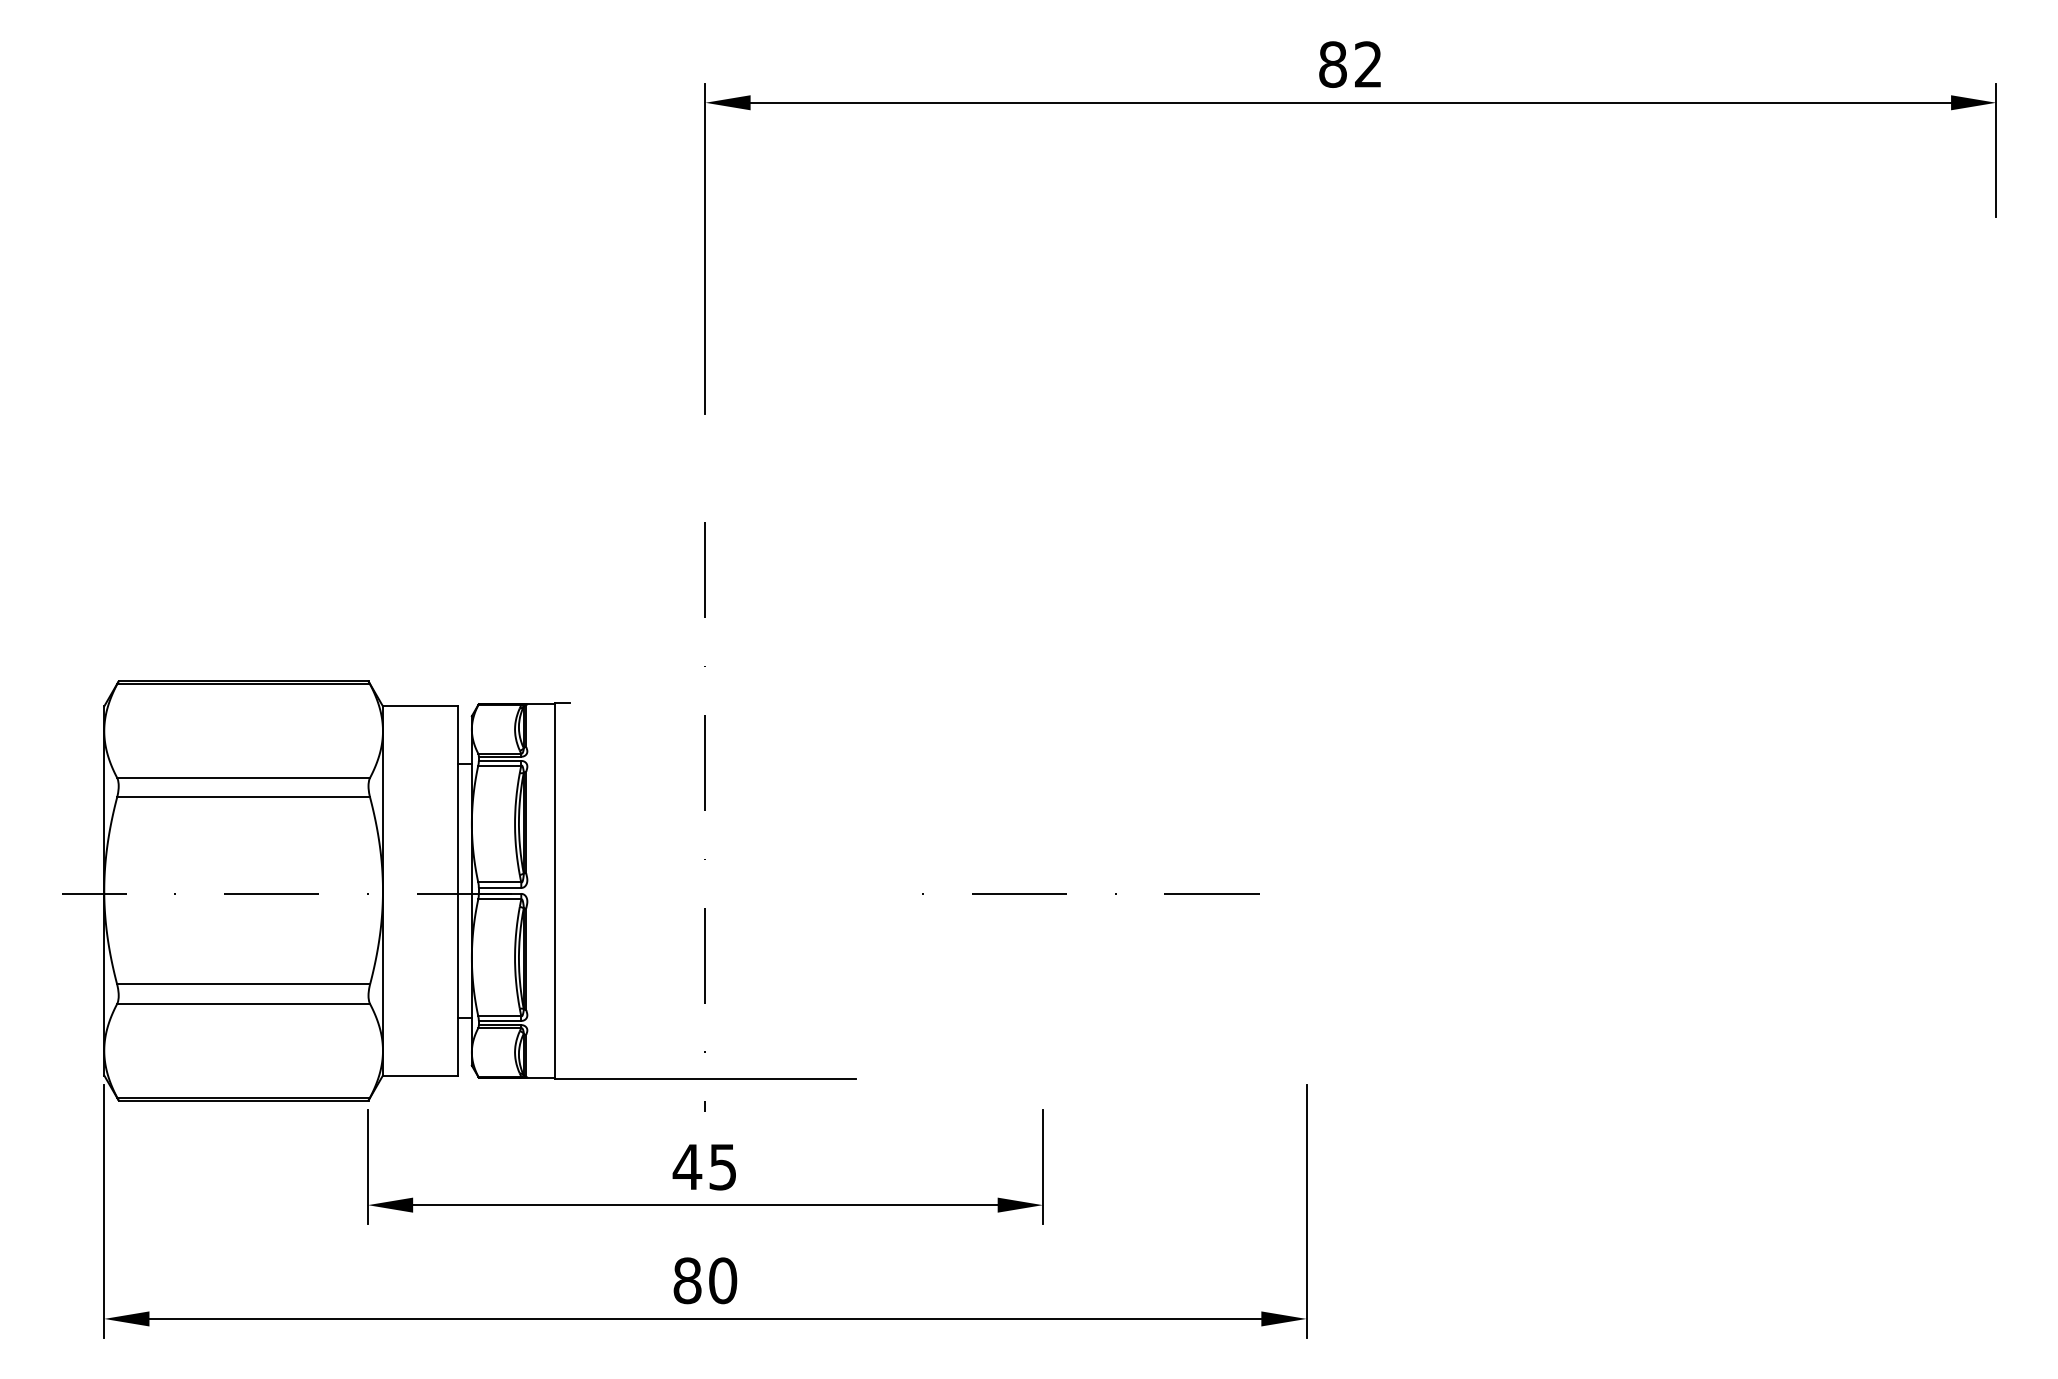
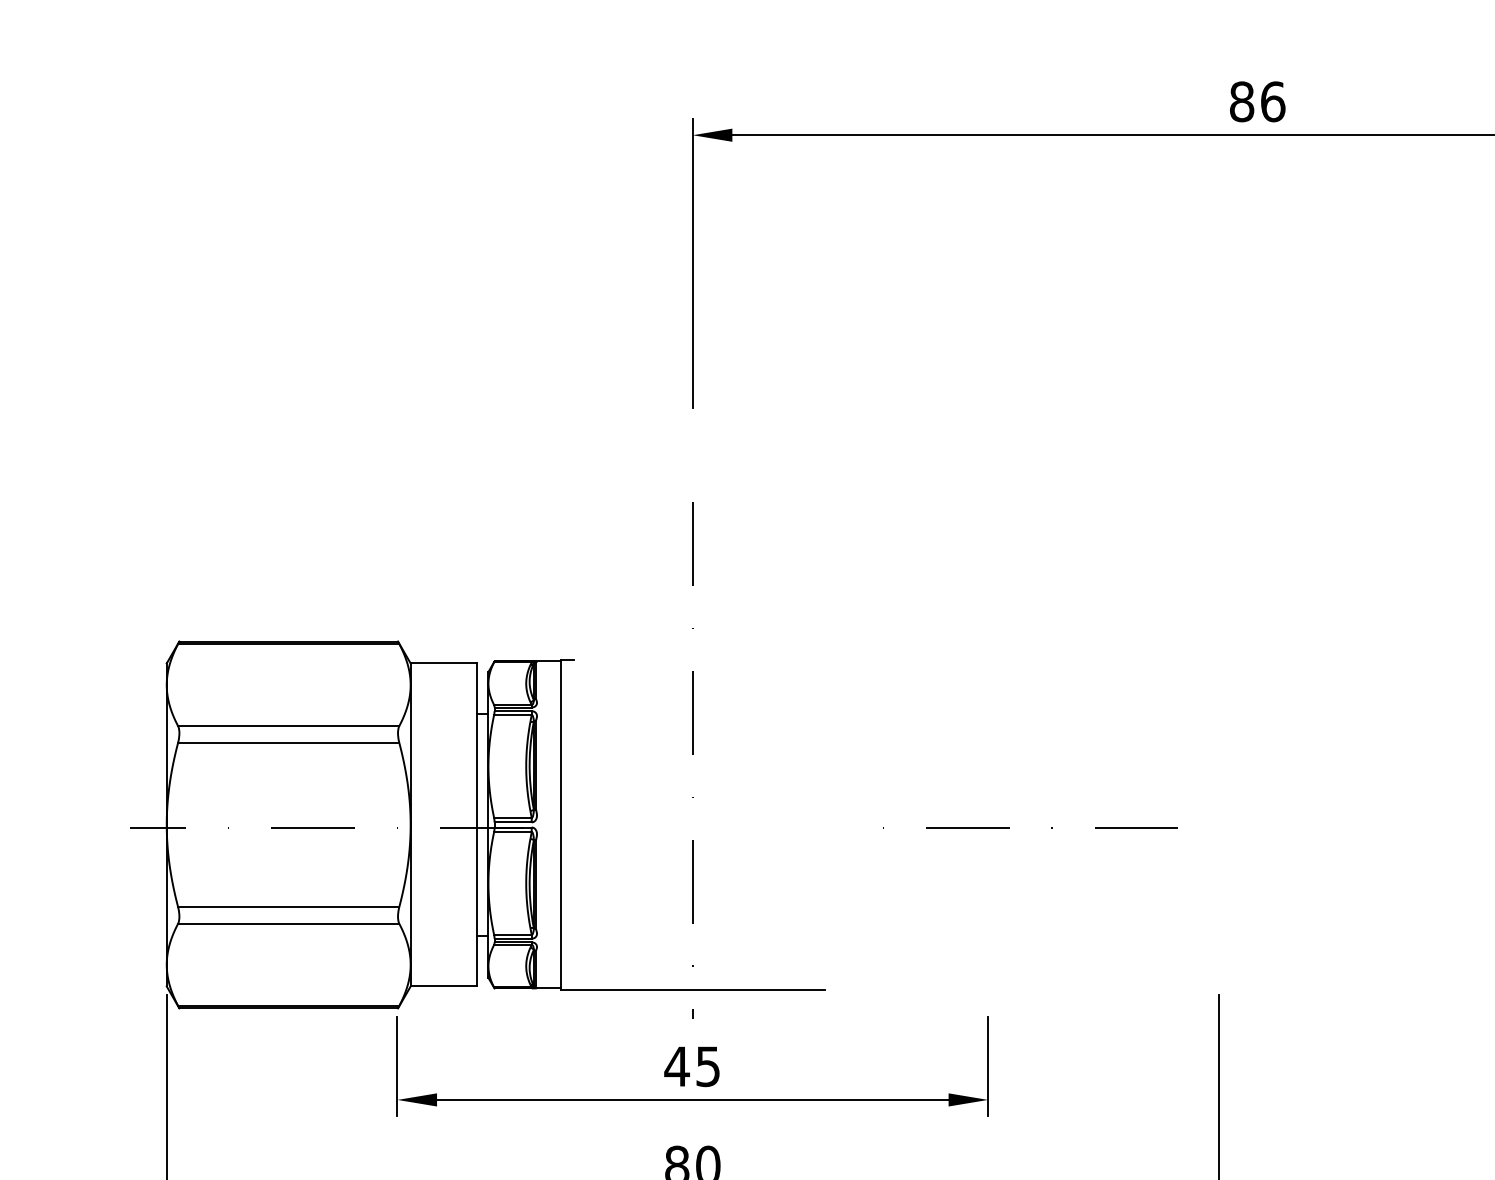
text: (1368, 64) -> (1273, 101), 82 -> 86

